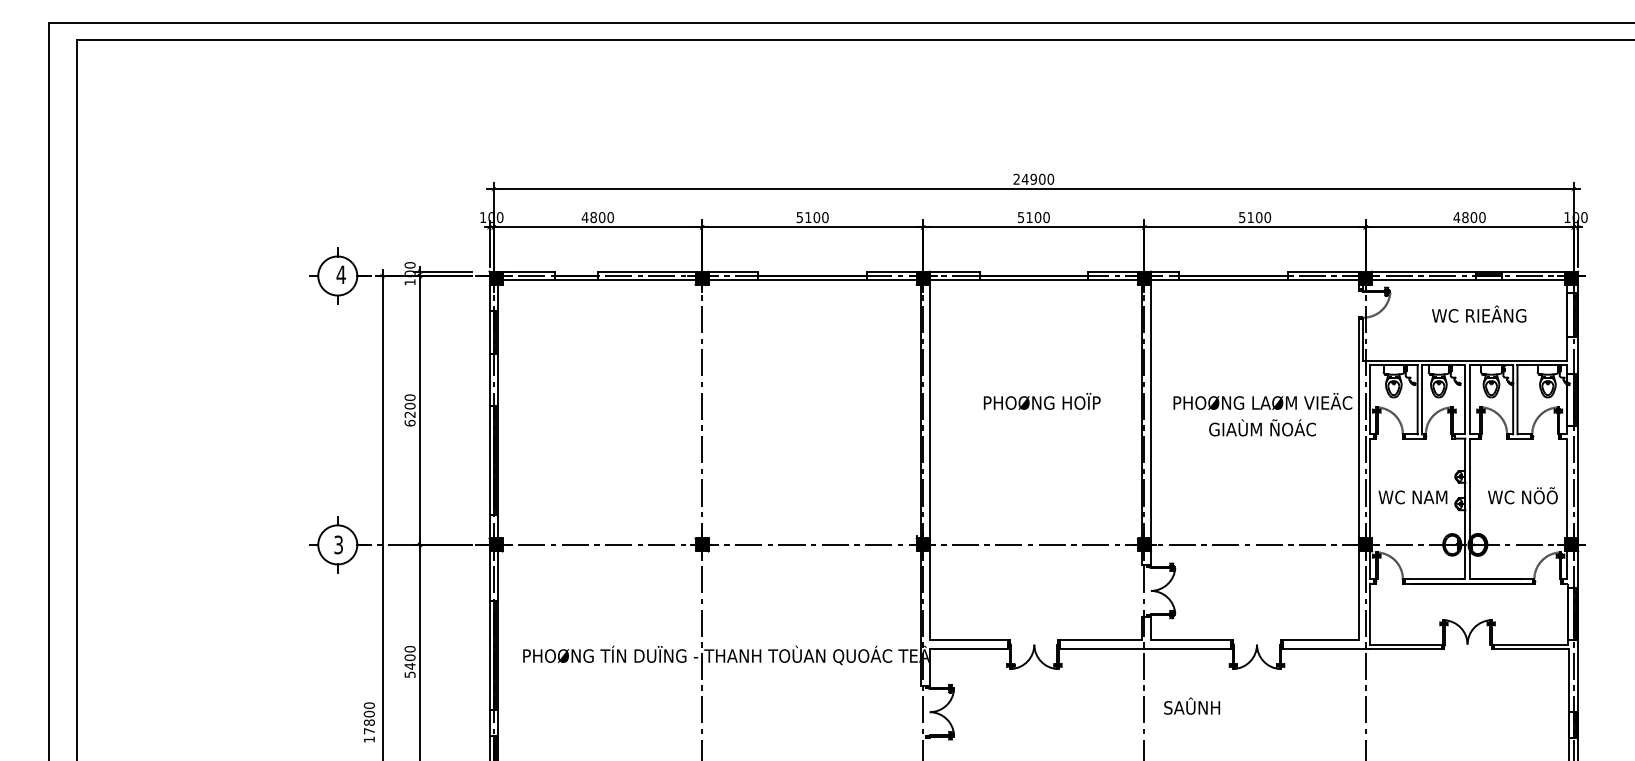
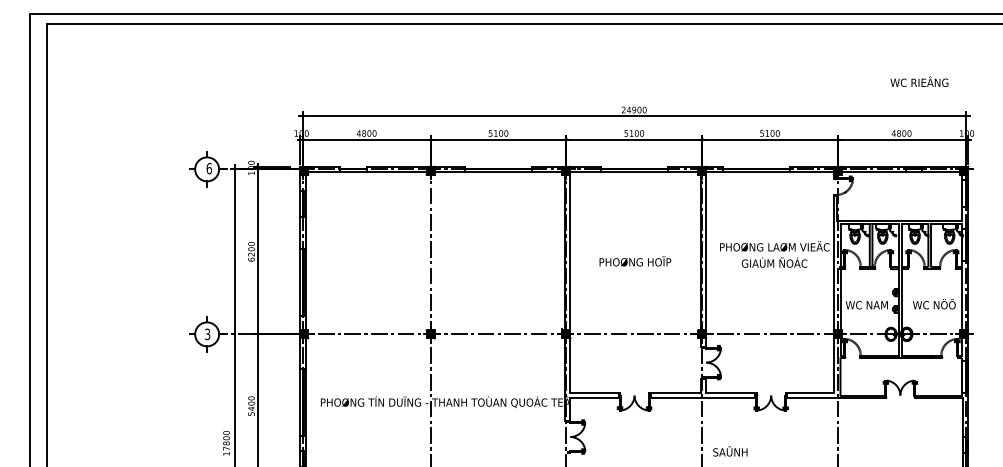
text: (339, 274) -> (208, 168), 4 -> 6
text: (1479, 313) -> (919, 81), moved
text: (1042, 401) -> (635, 261), moved
text: (1192, 706) -> (730, 451), moved

